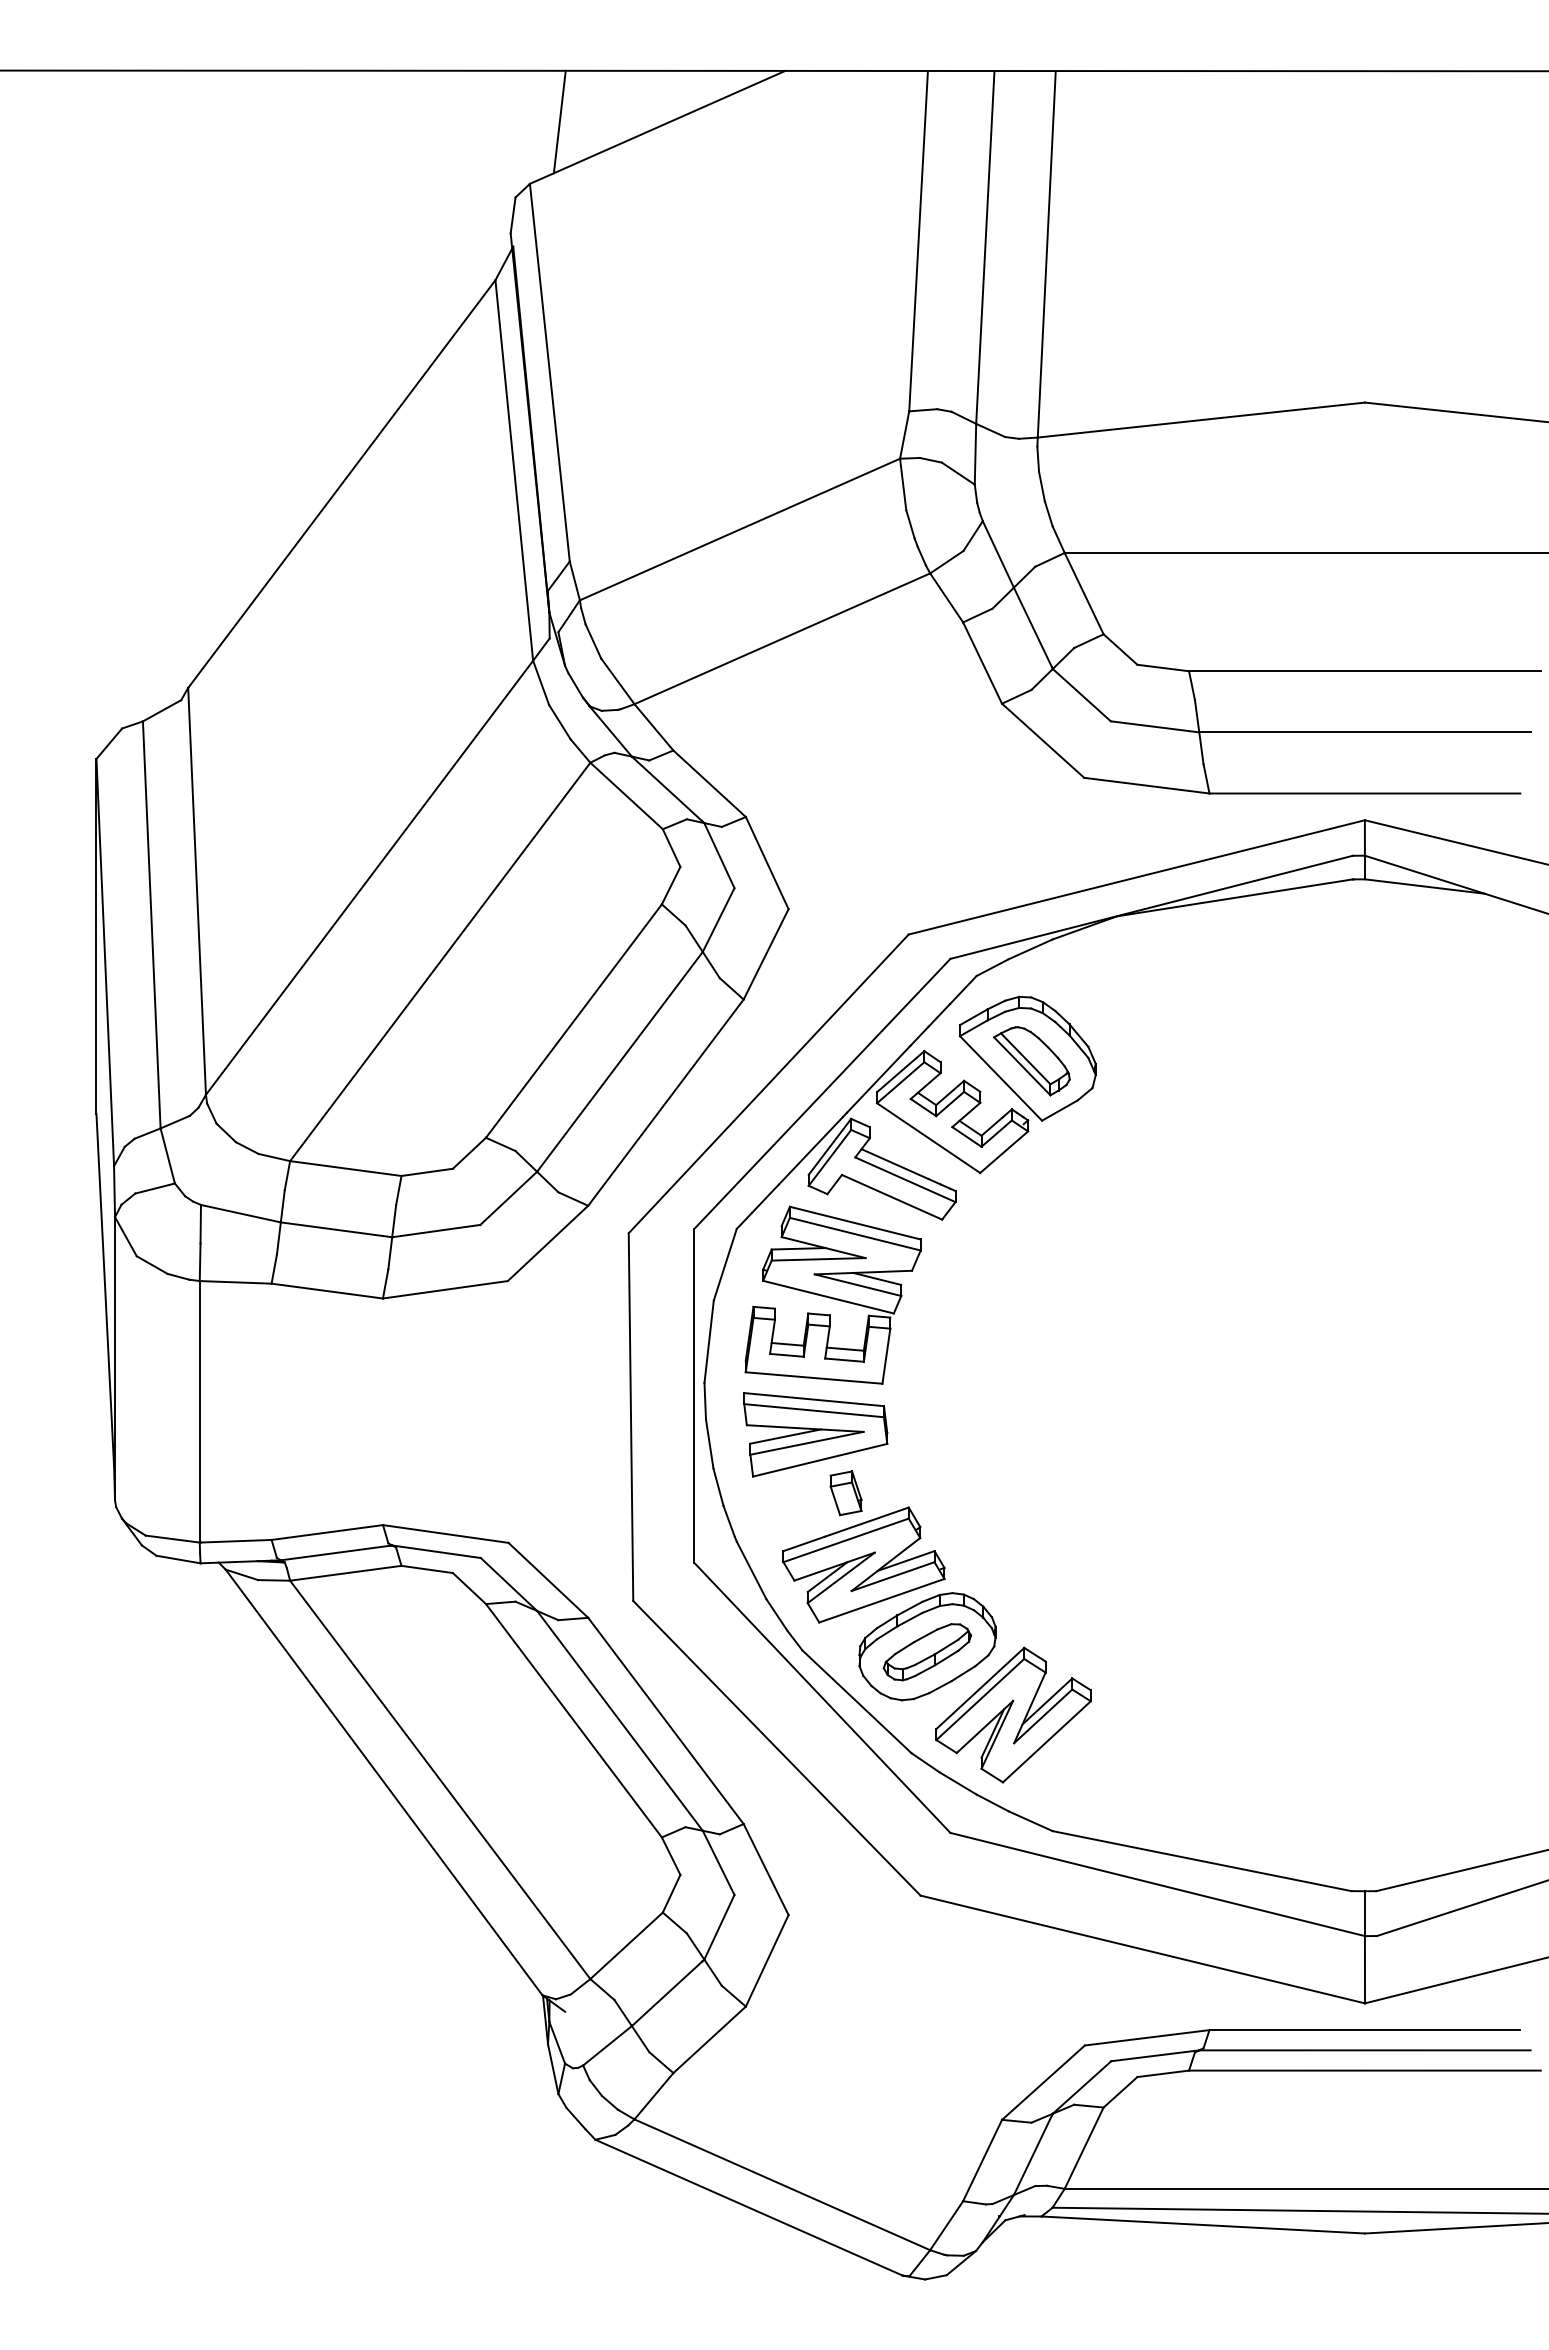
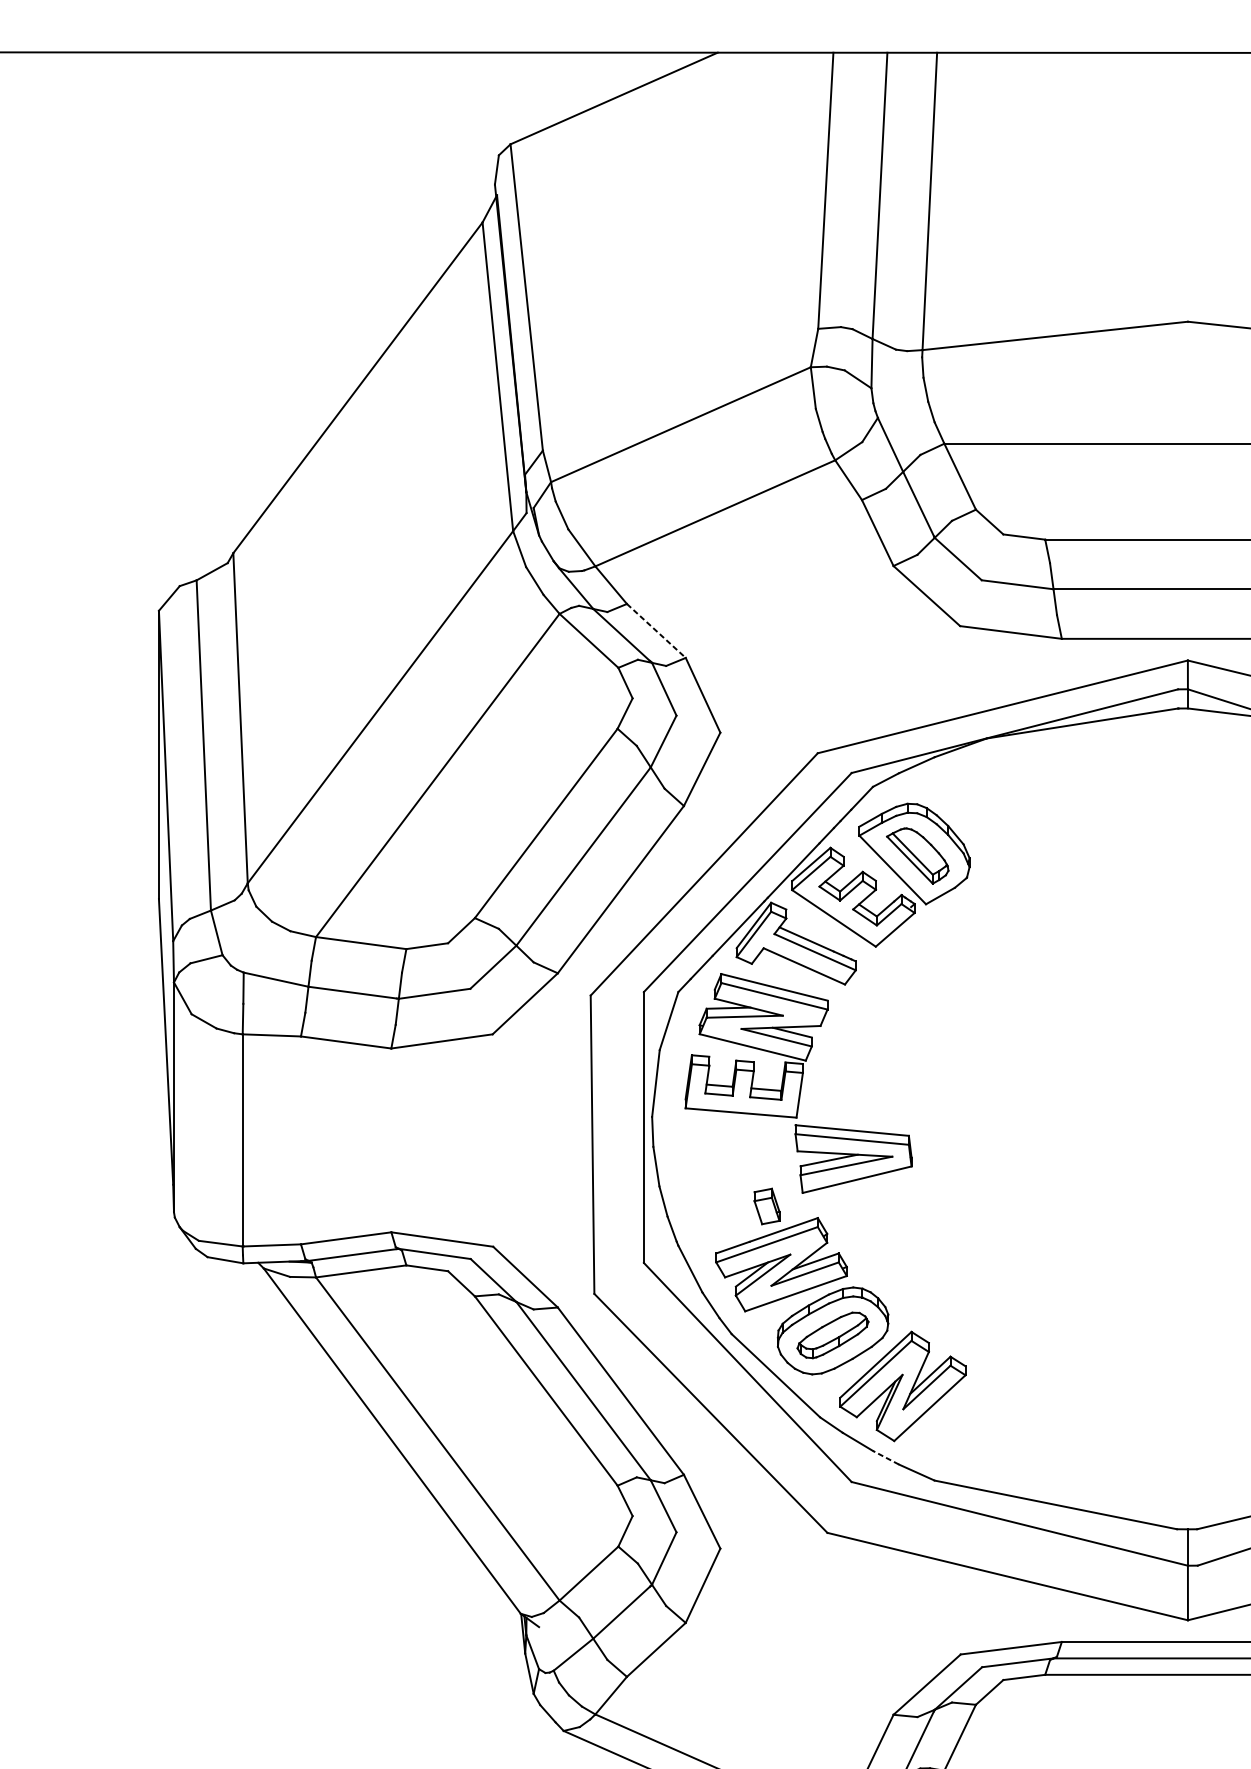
line: (559, 121) -> (534, 93), removed
line: (710, 784) -> (657, 631), solid -> dashed
part: (815, 1434) -> (853, 1158), moved
line: (992, 1802) -> (885, 1457), solid -> dashed

